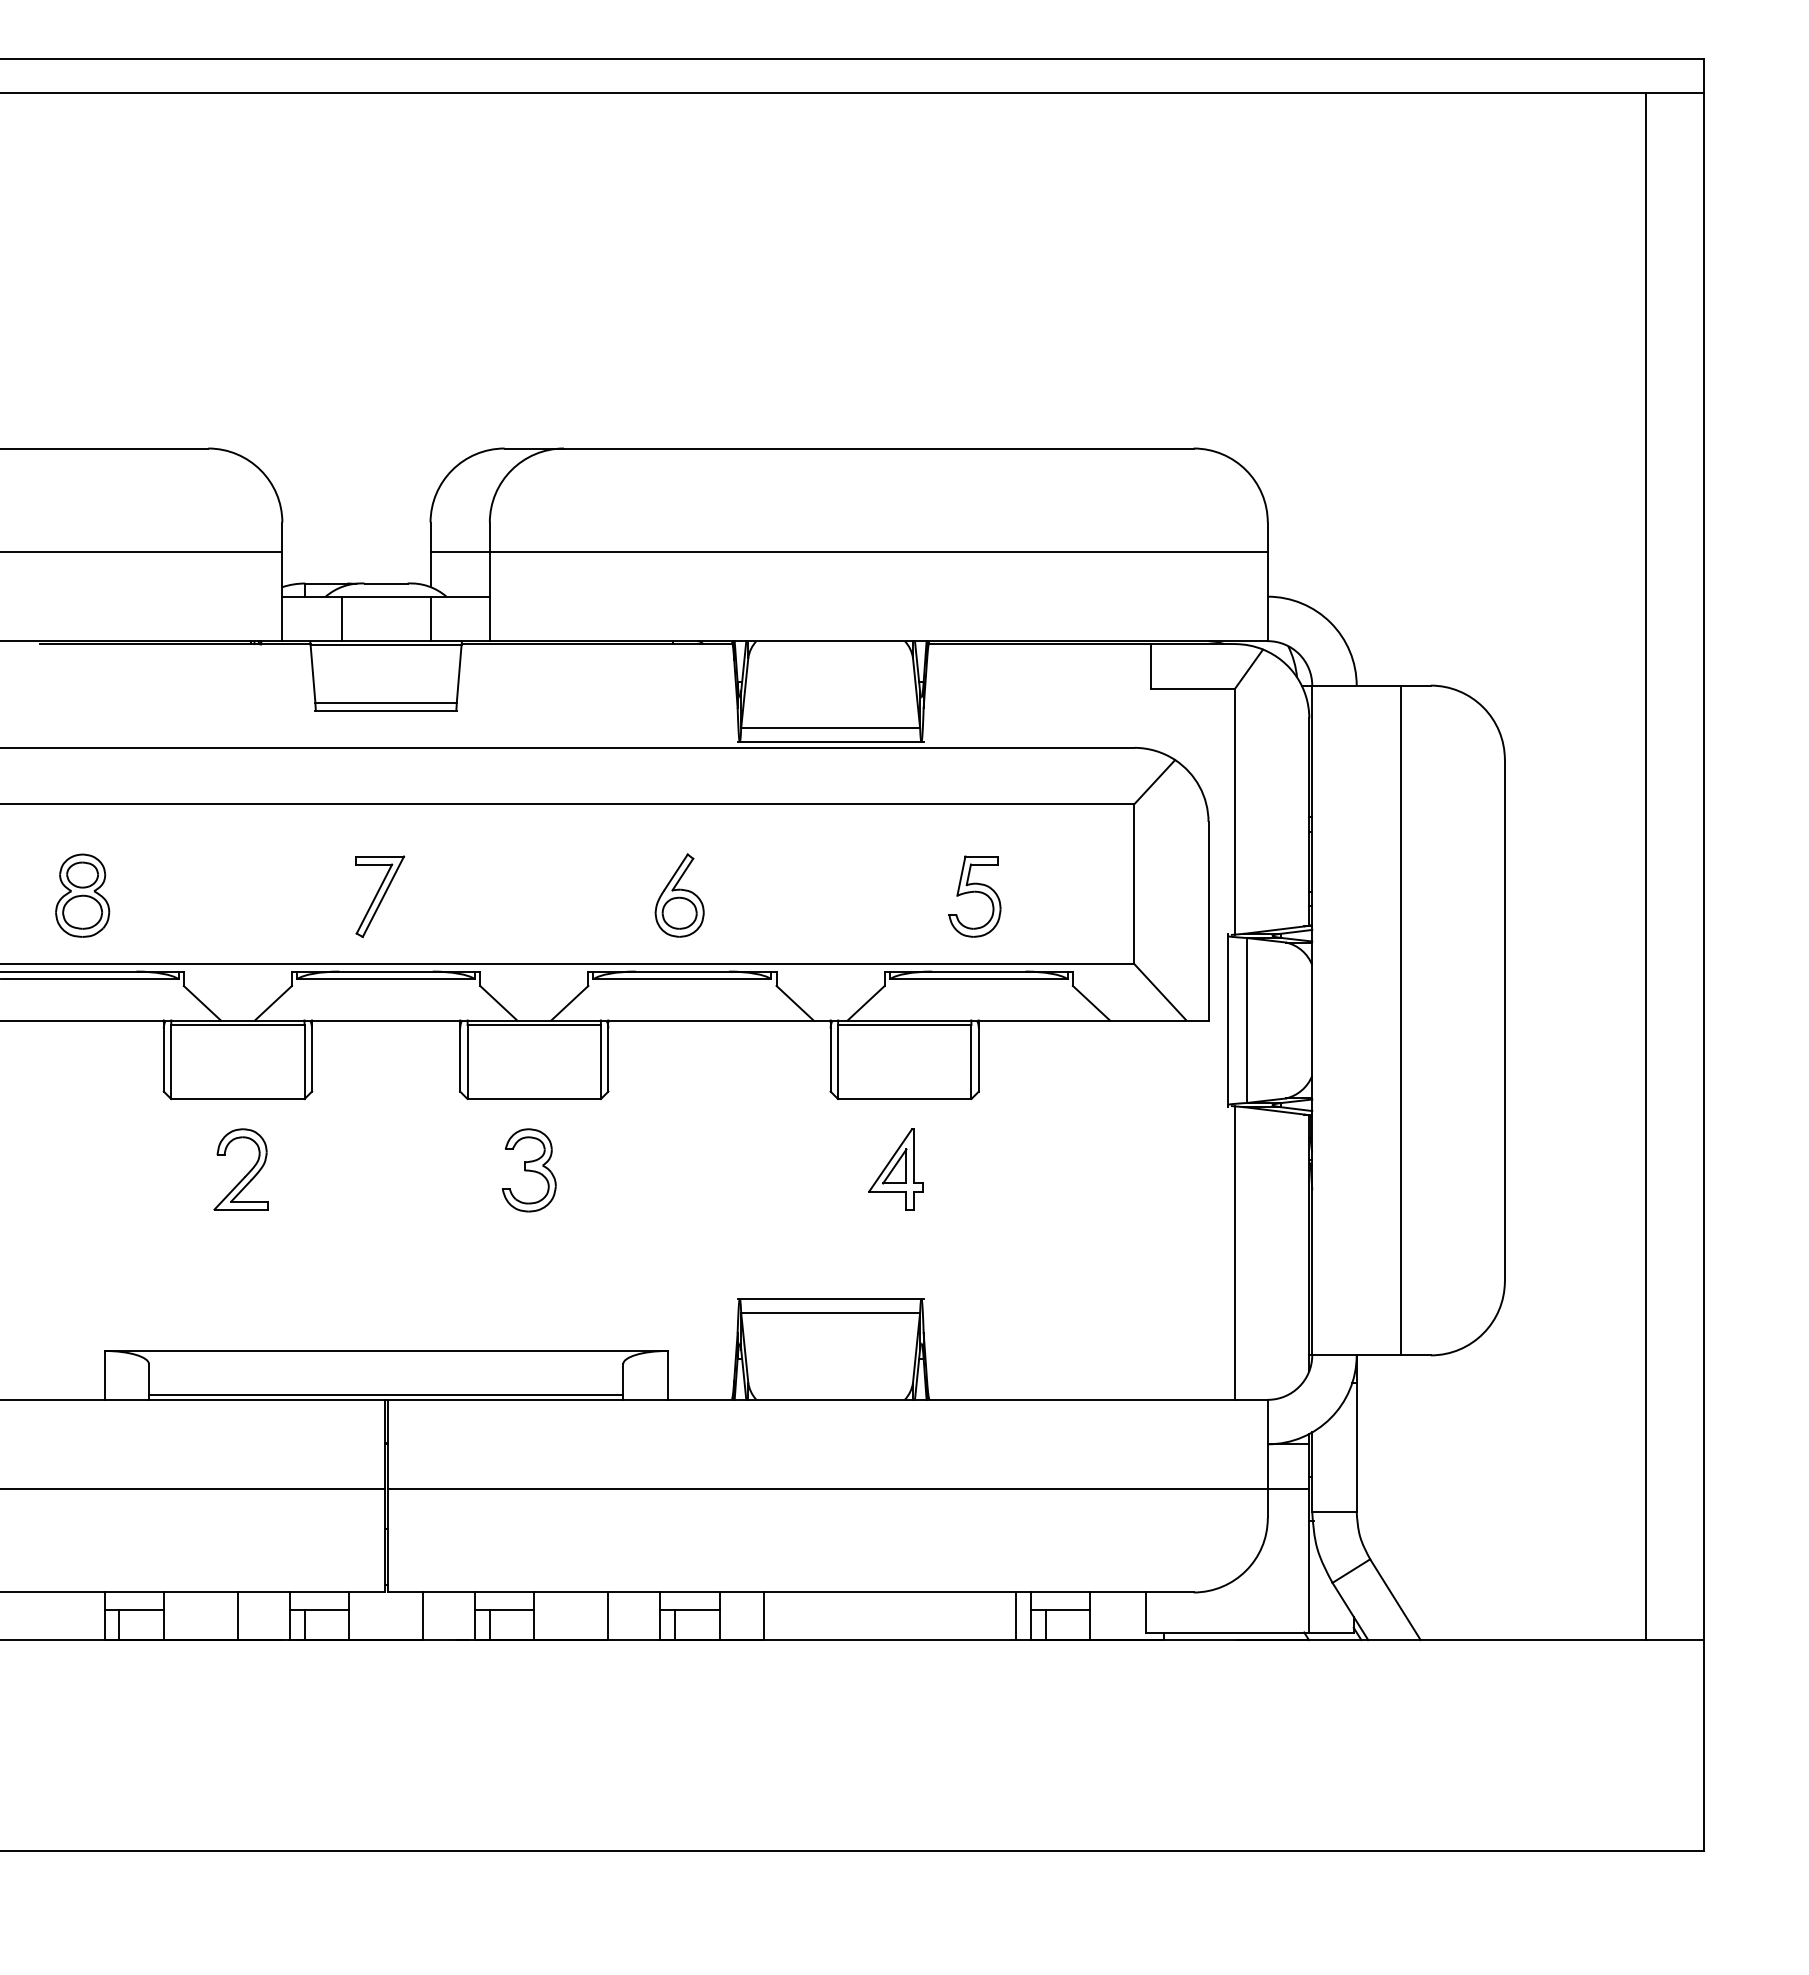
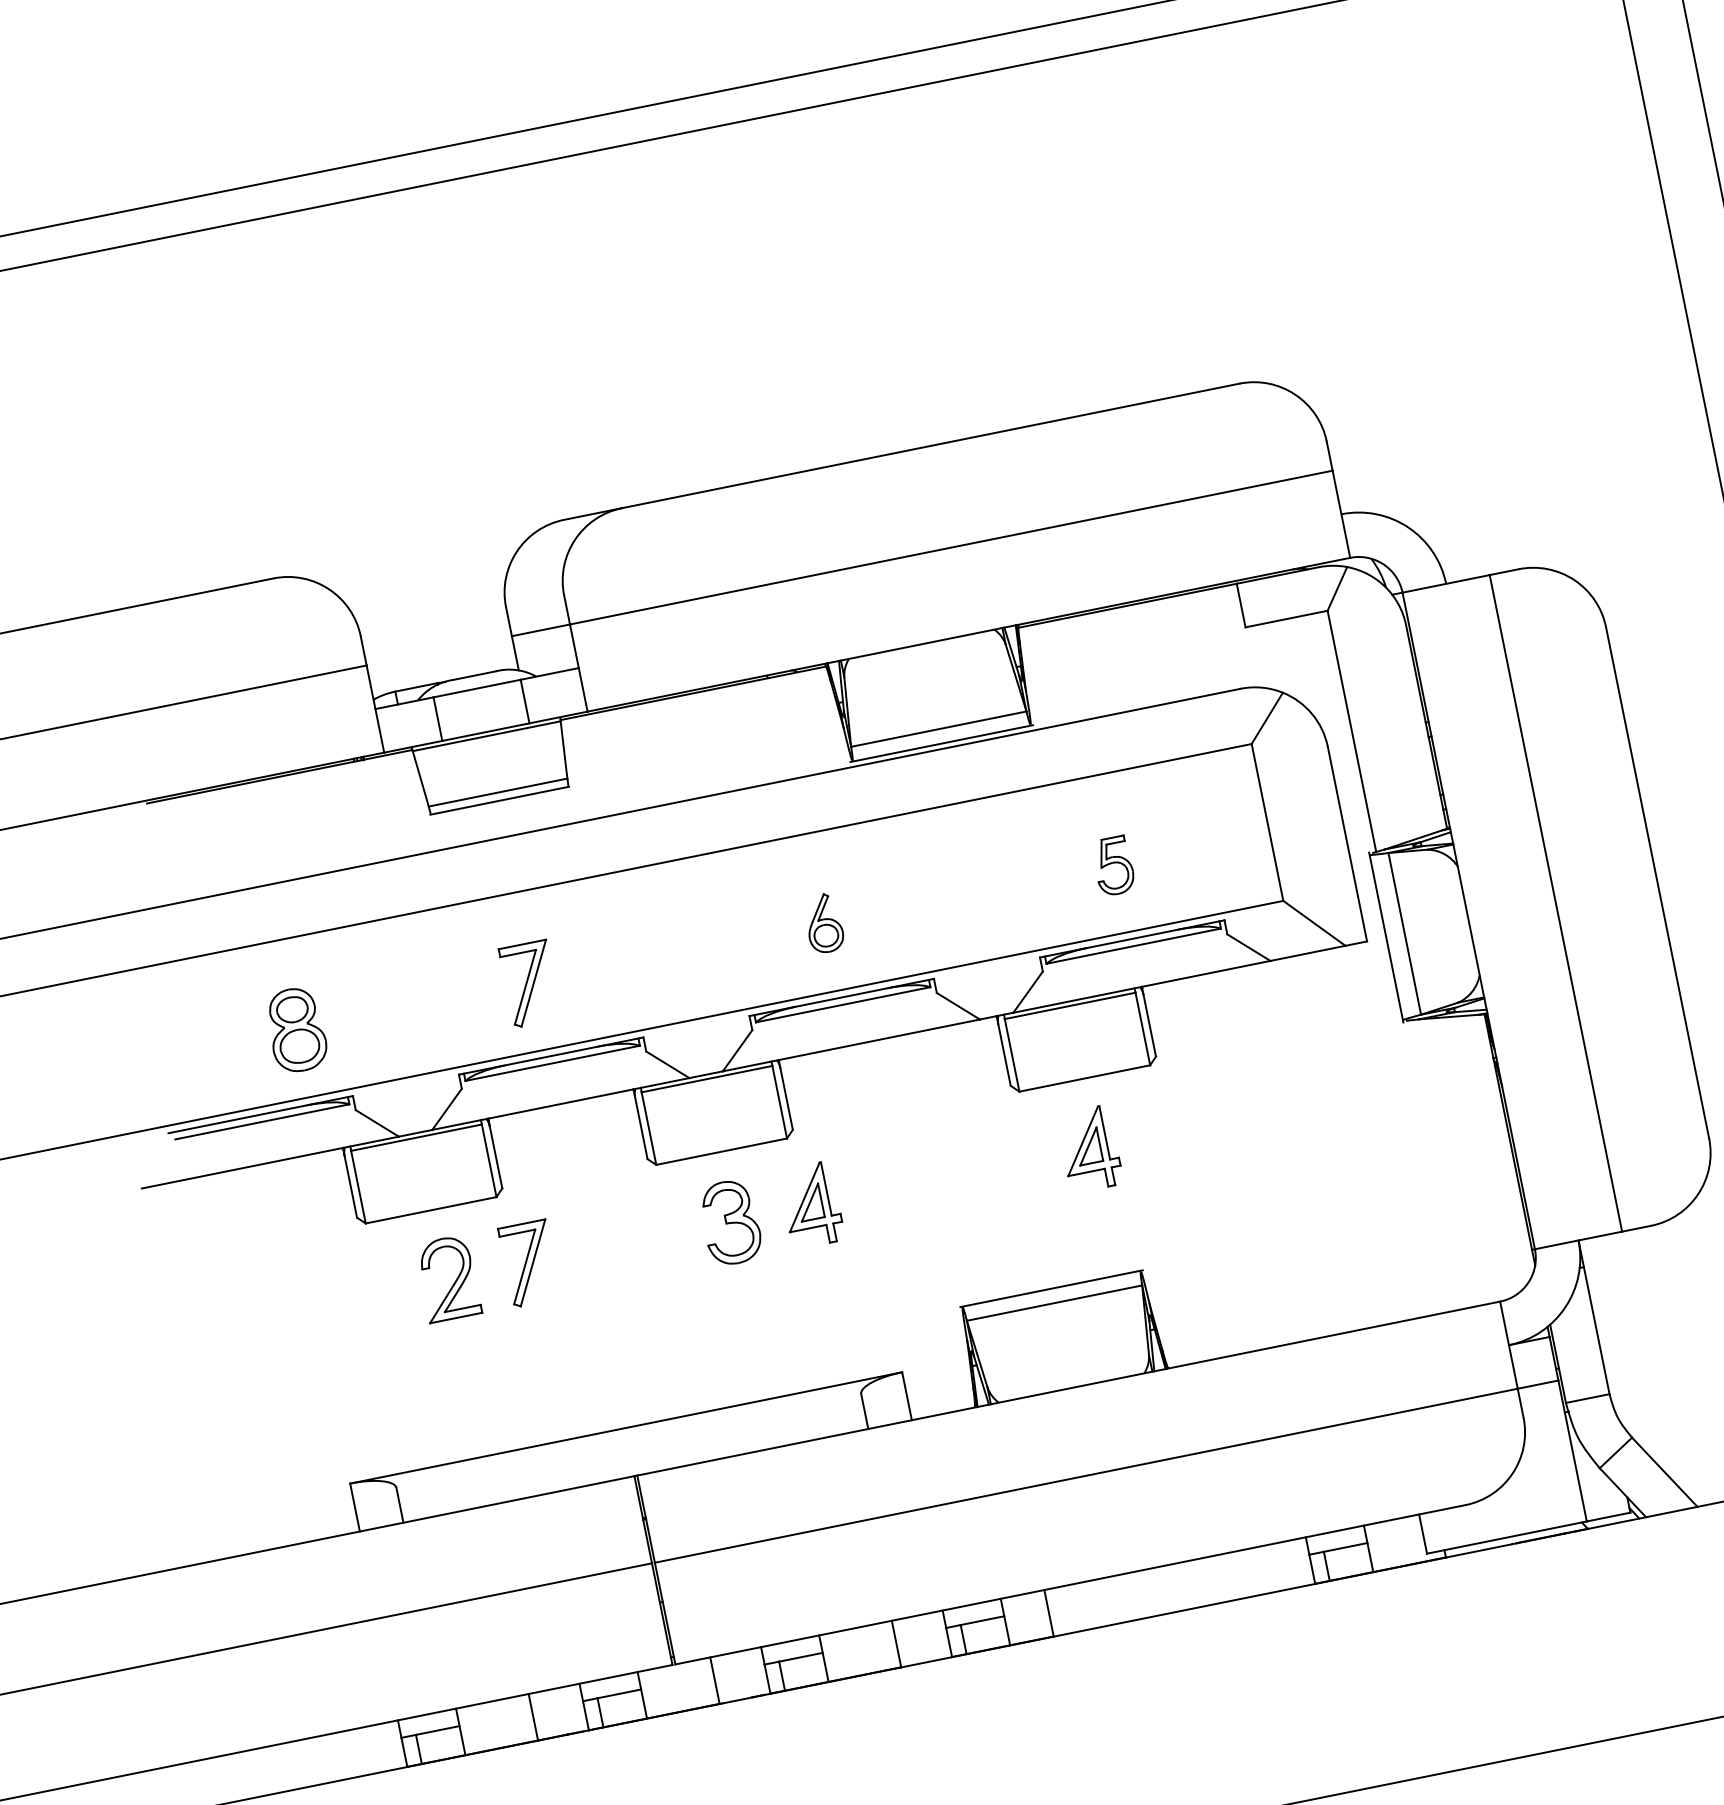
part: (82, 895) -> (296, 1029), moved
part: (679, 895) -> (823, 923), size x0.7
part: (974, 896) -> (1113, 866), size x0.7
part: (611, 1169) -> (811, 1205), added
part: (324, 1170) -> (530, 1263), added
line: (1235, 1252) -> (1439, 1163), removed
line: (386, 1395) -> (635, 1471), removed
line: (1015, 1616) -> (1295, 1563), removed

